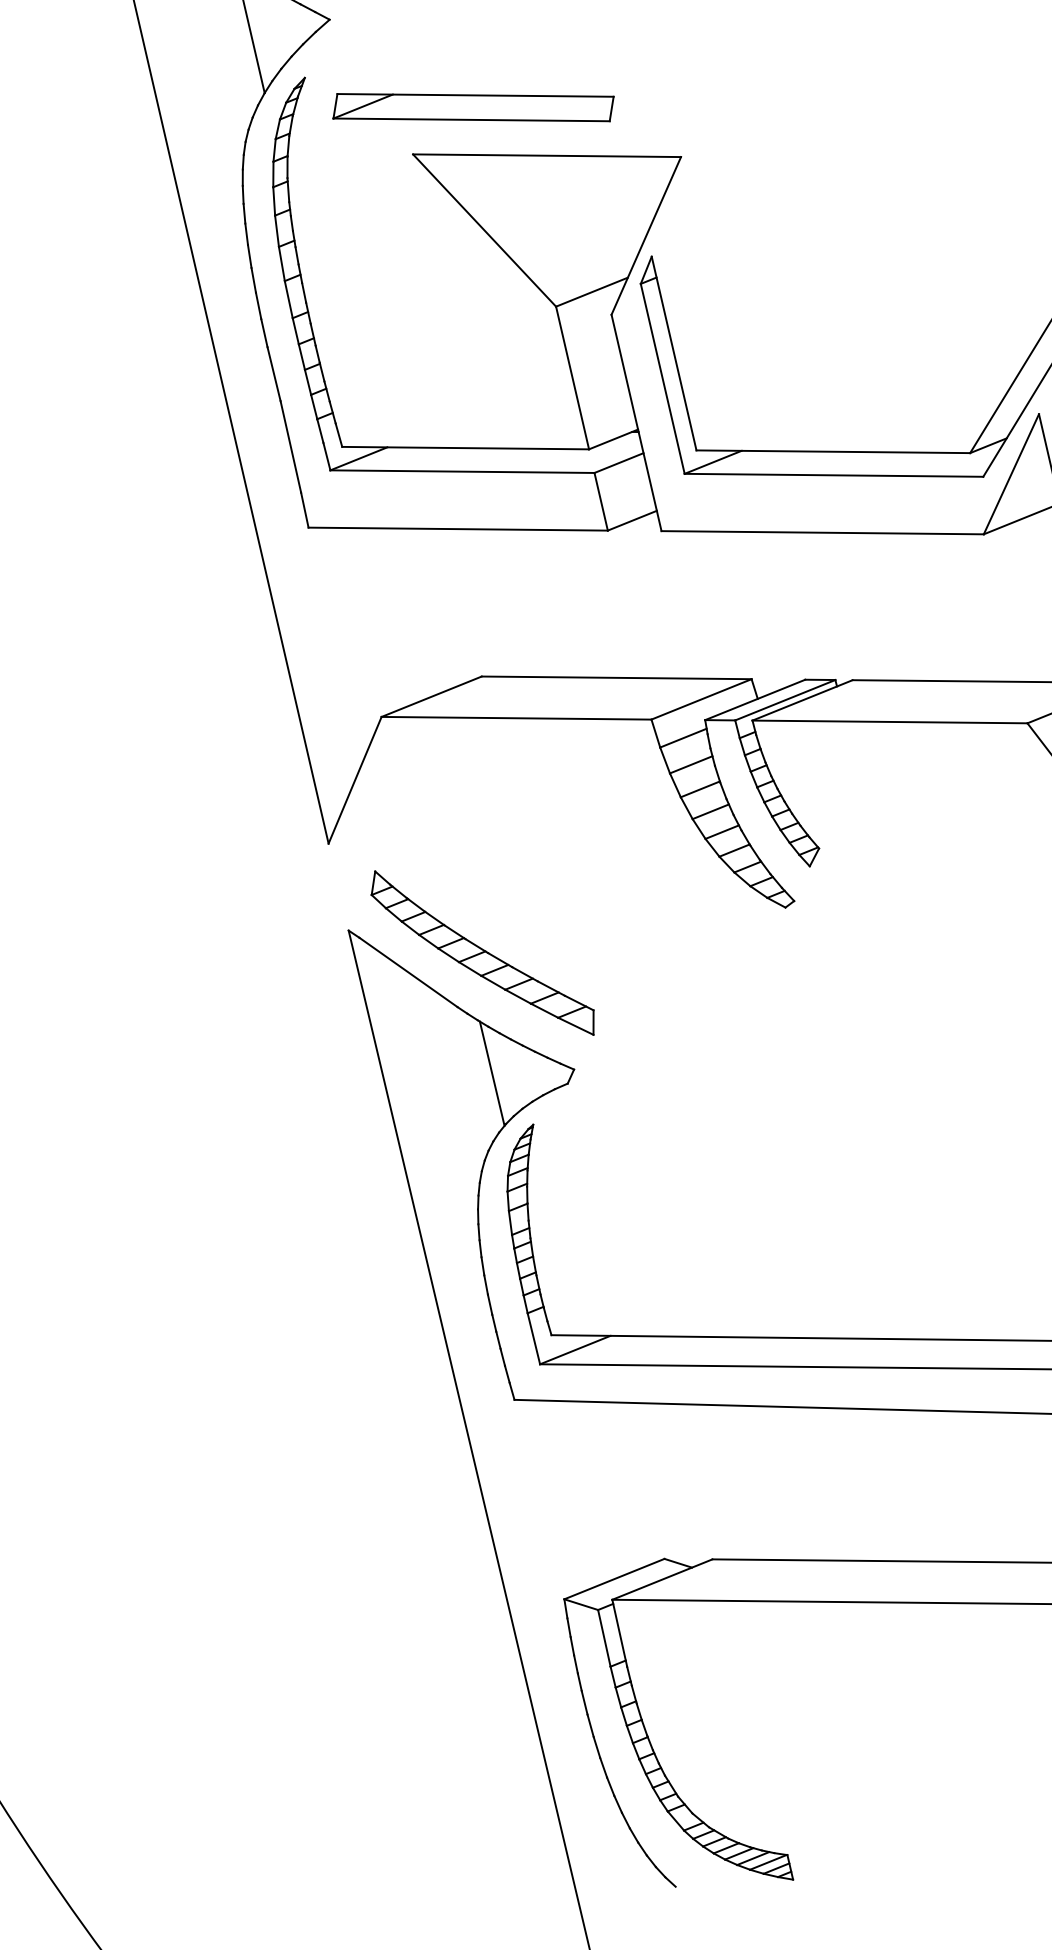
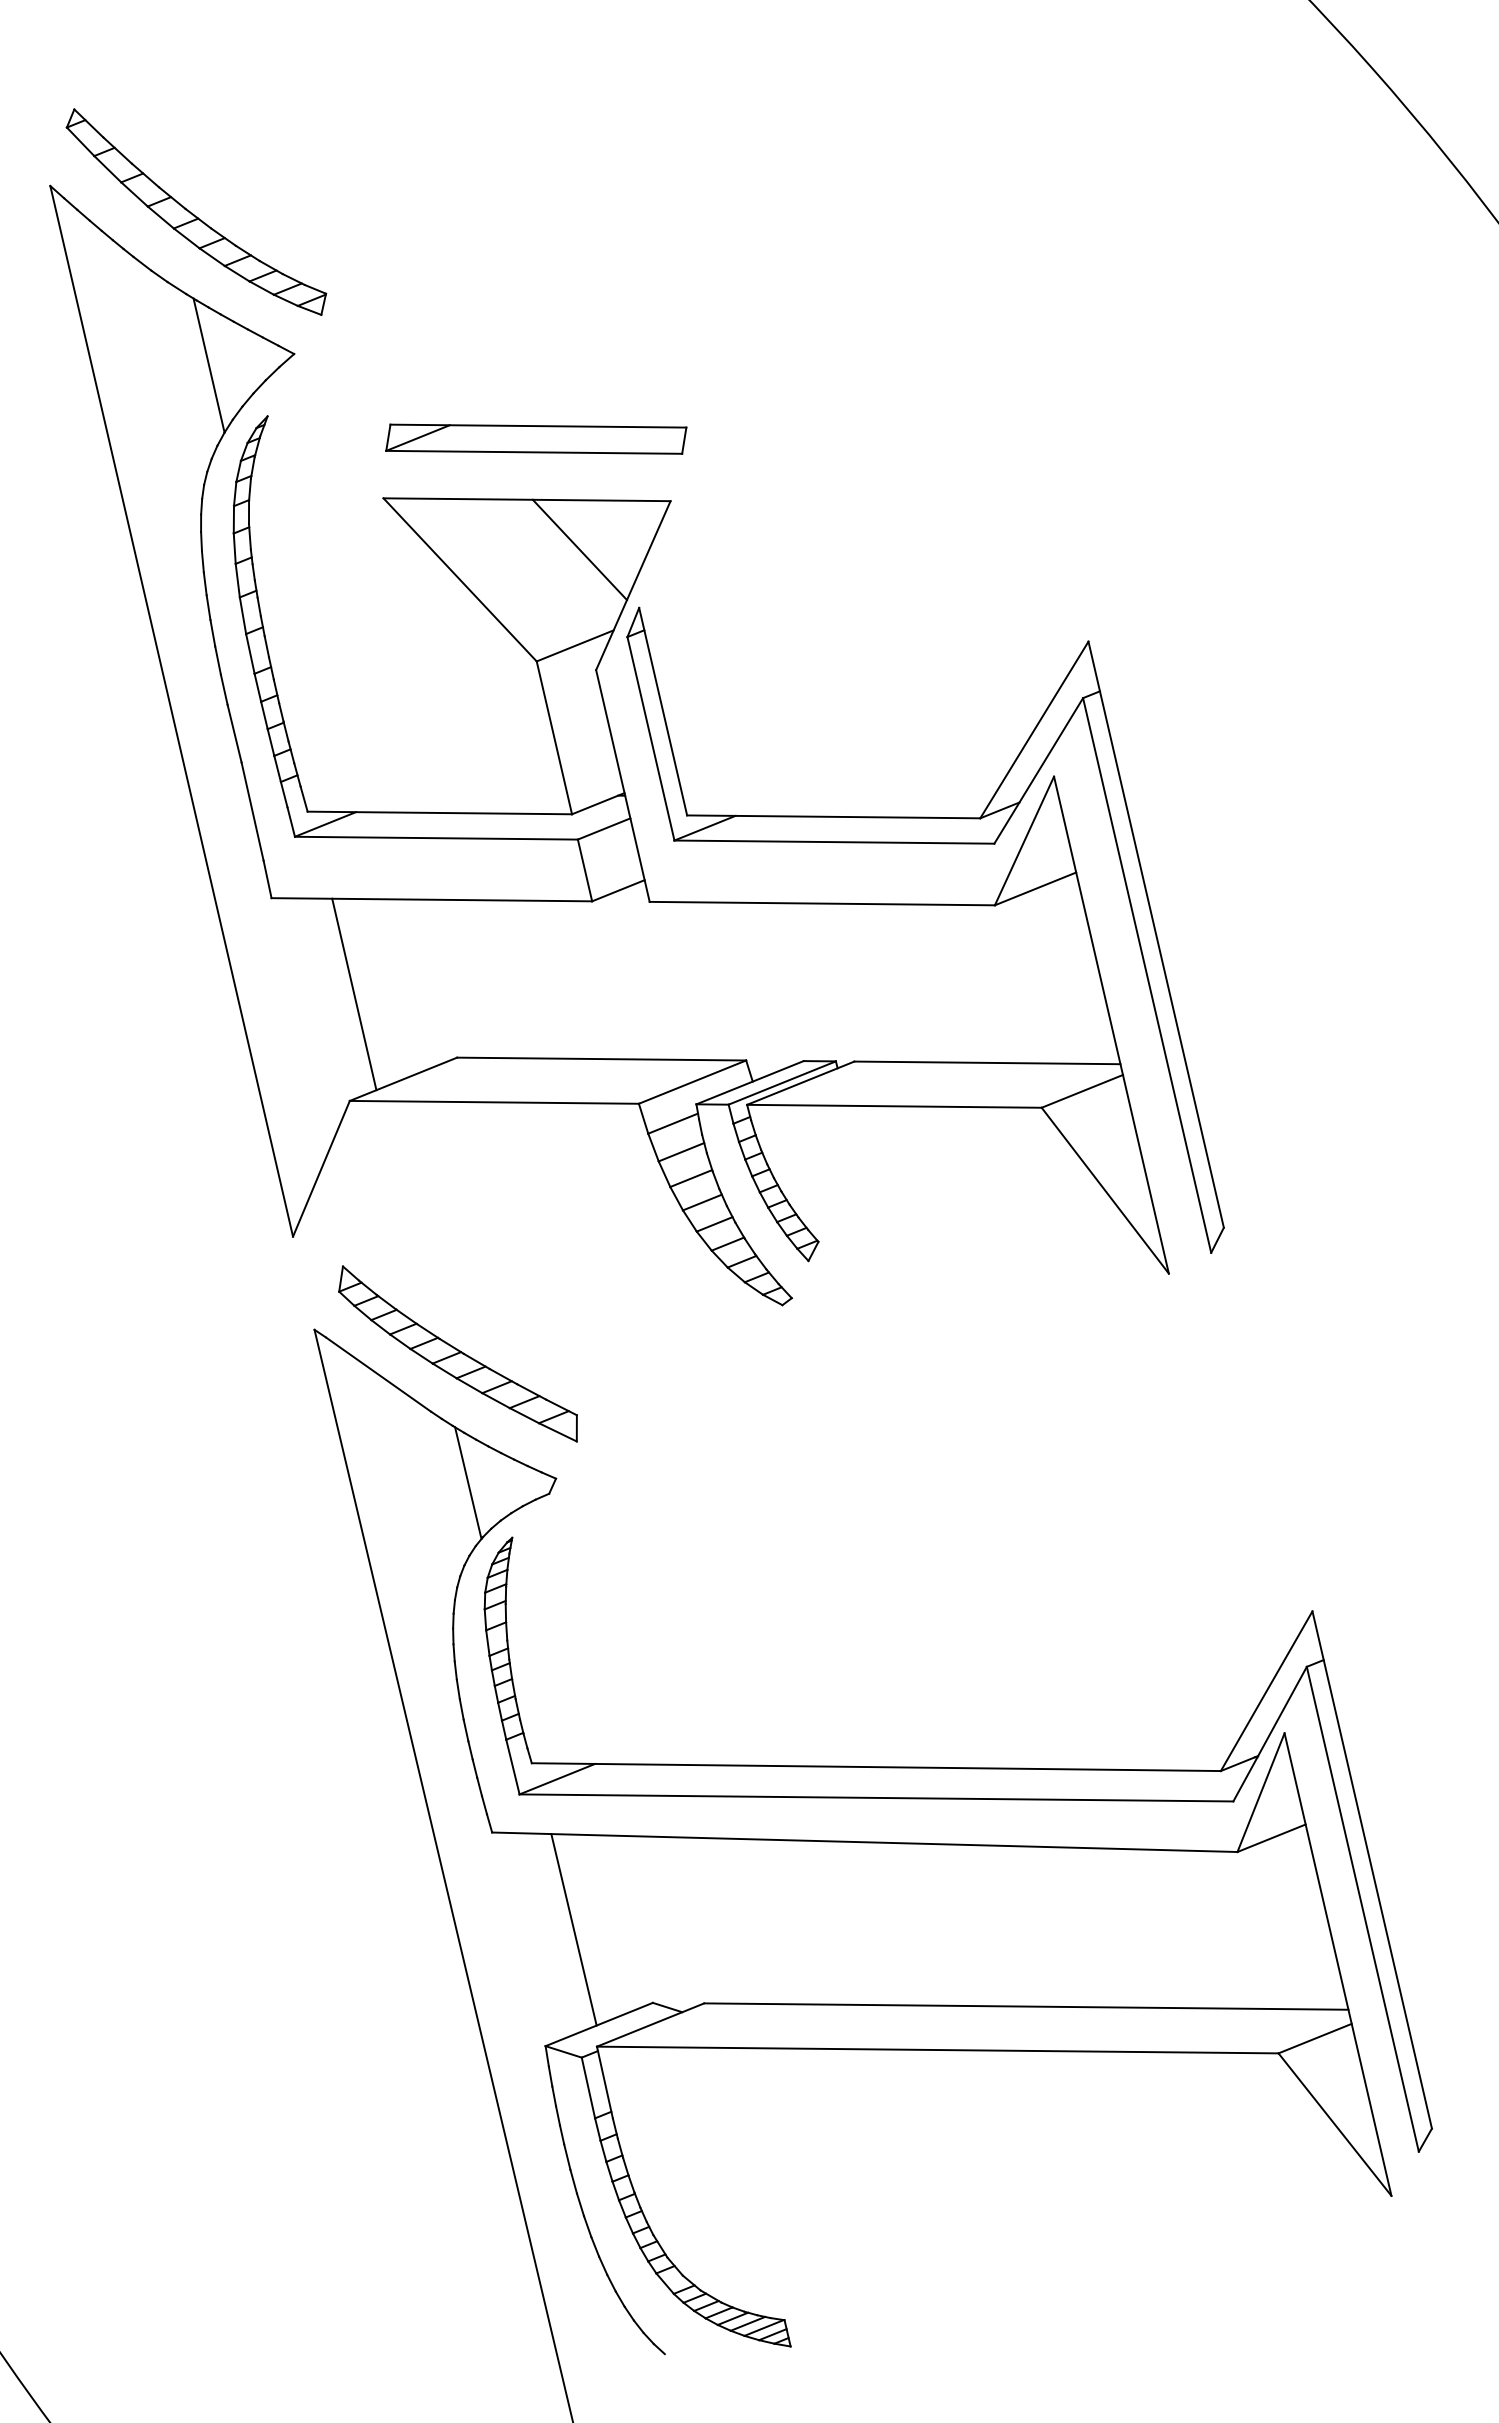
part: (473, 106) -> (536, 438), moved
line: (596, 202) -> (579, 549), added
line: (385, 617) -> (354, 994), added
line: (590, 1490) -> (573, 1929), added

